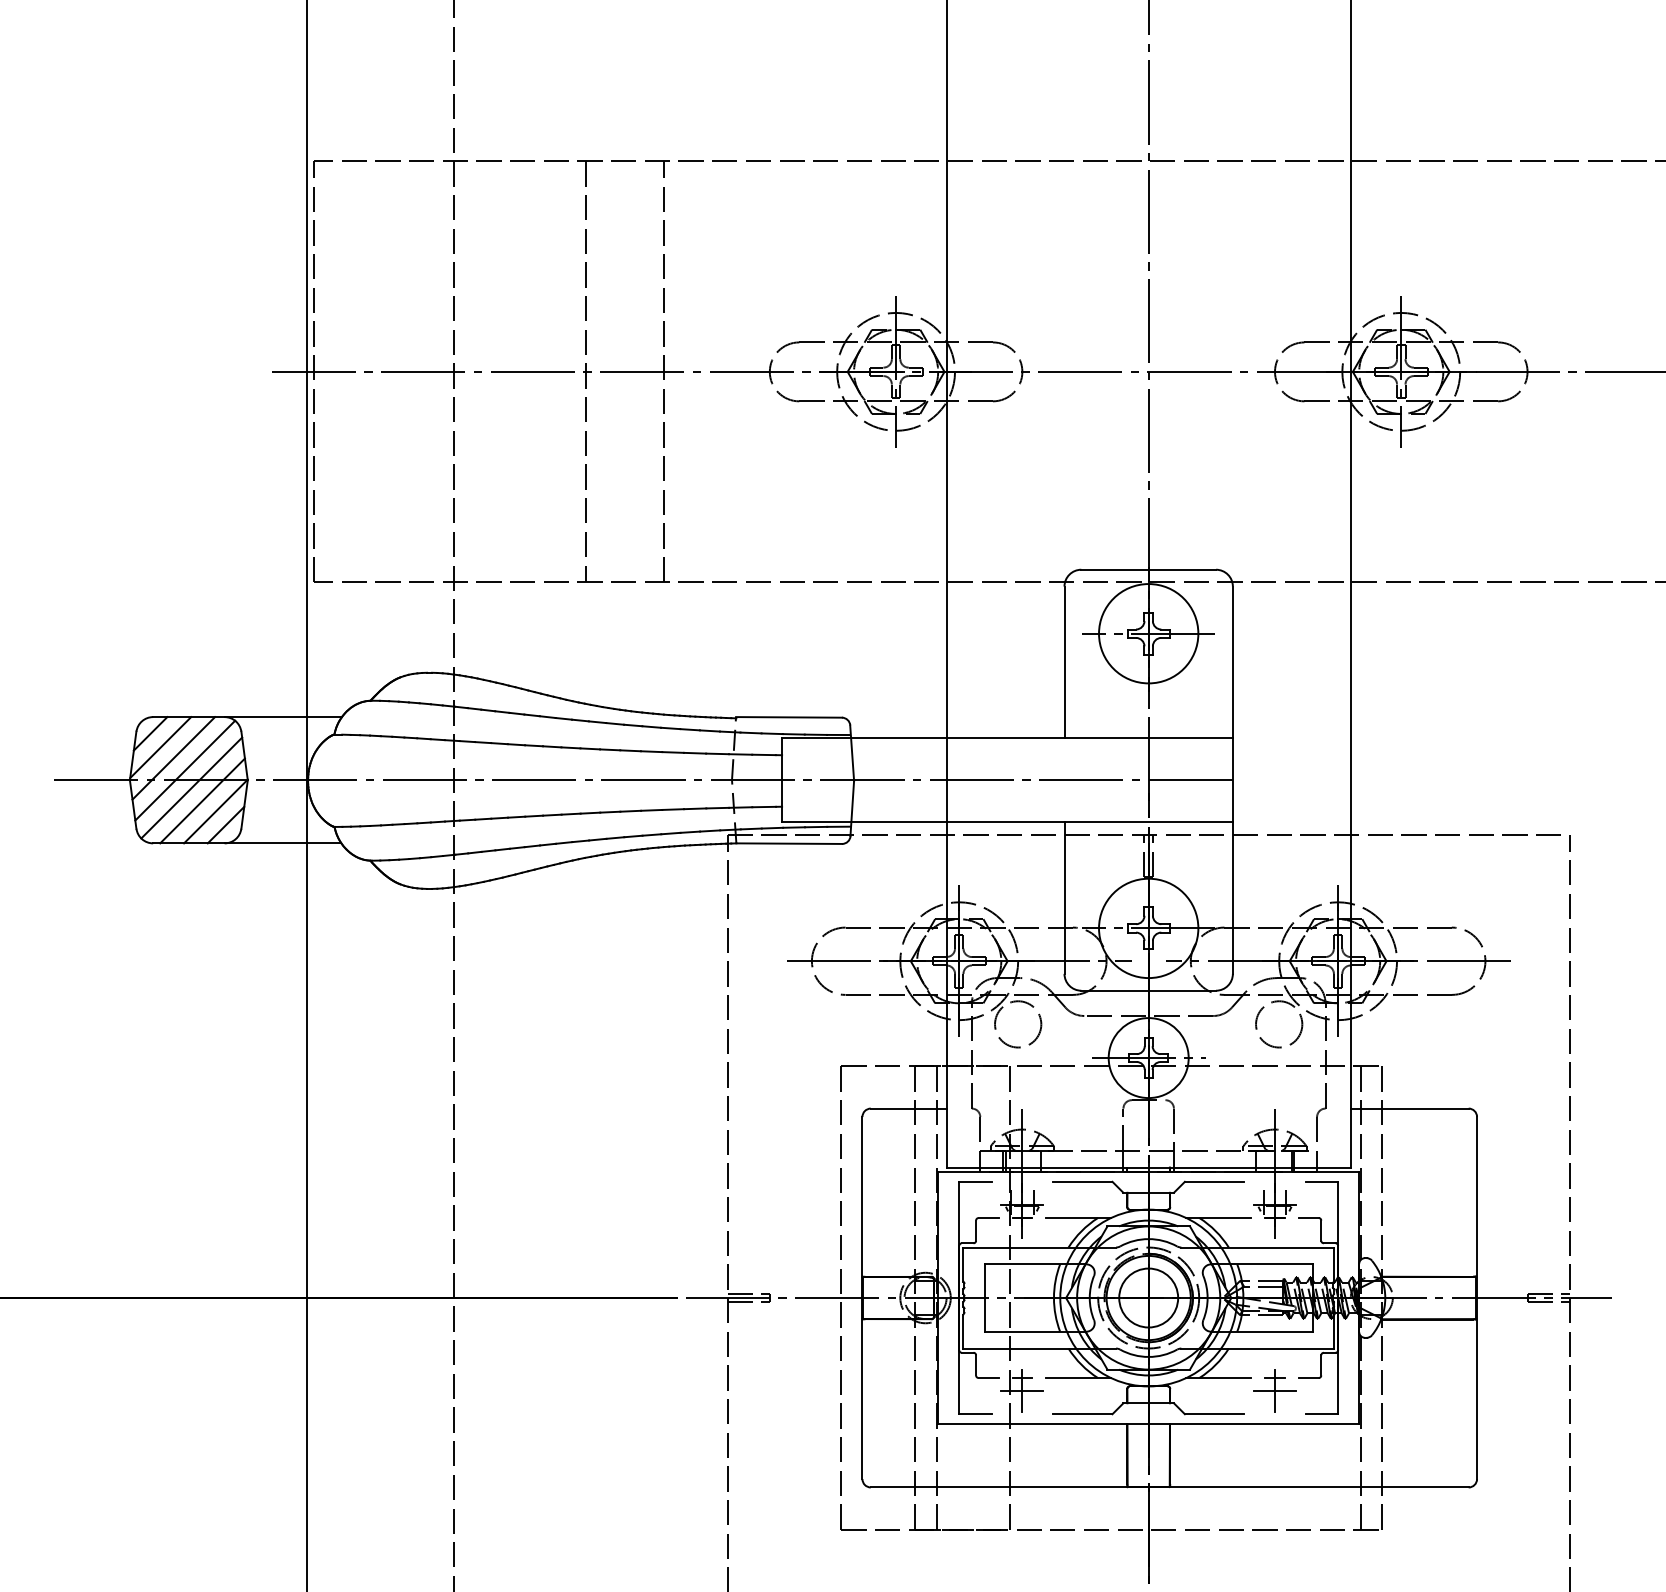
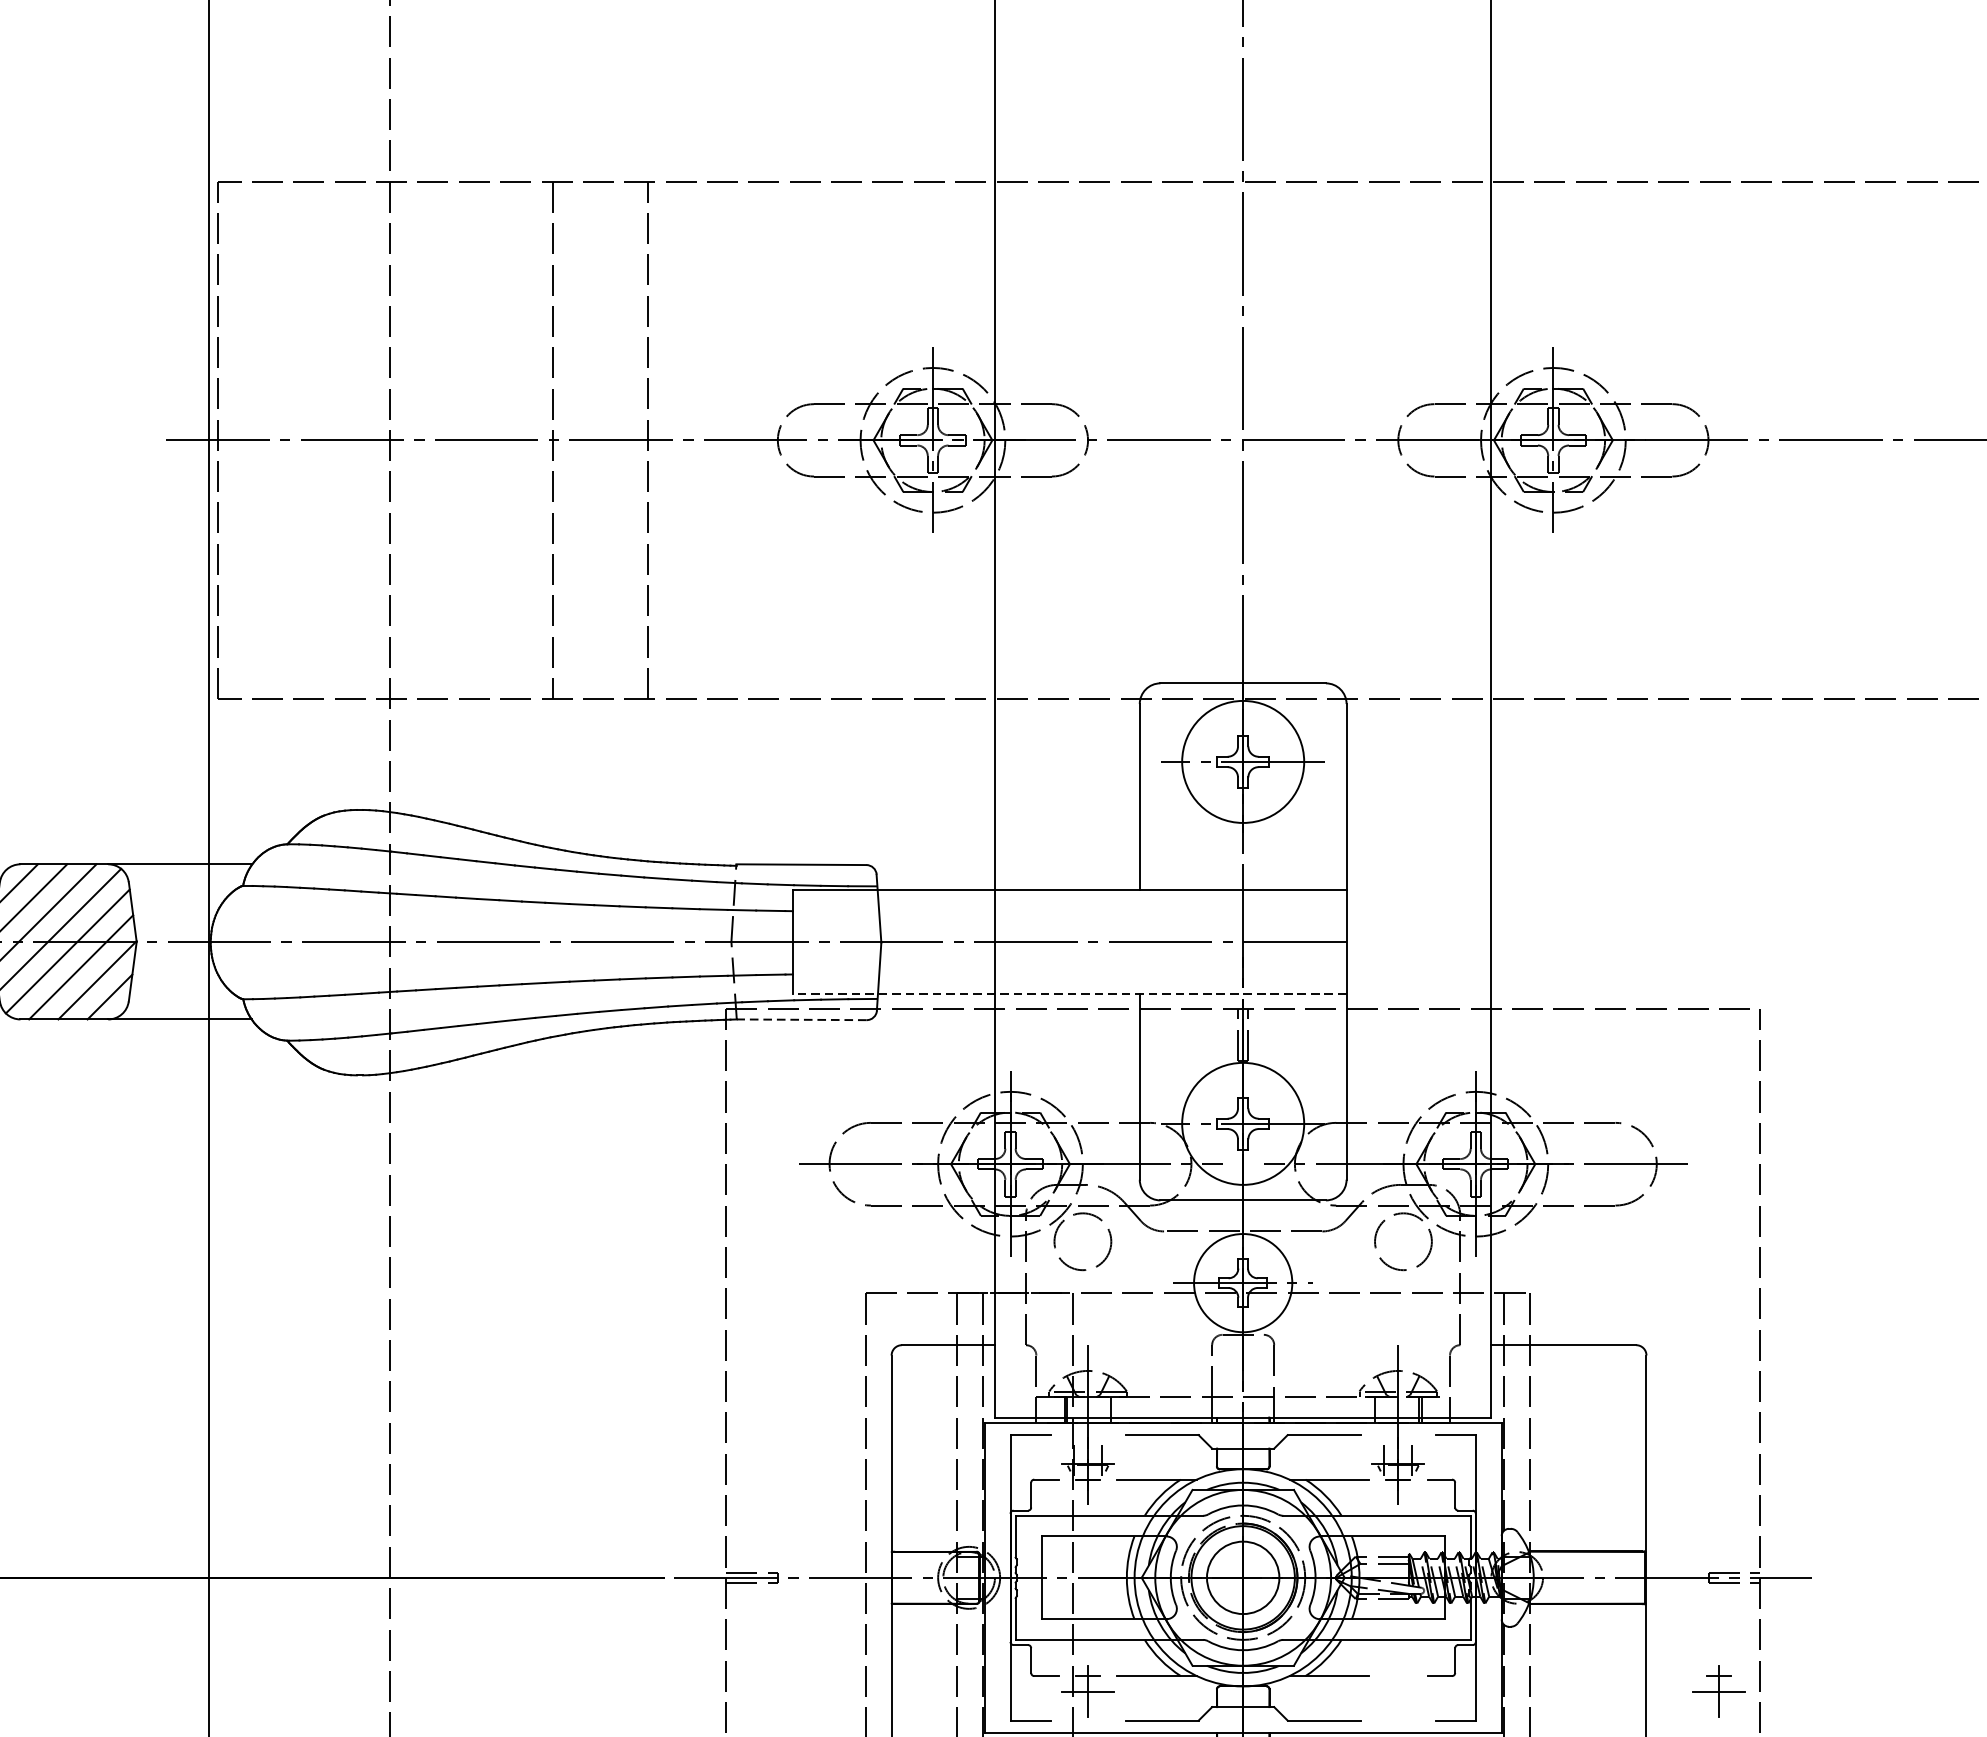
line: (1006, 822) -> (1068, 993), solid -> dashed
line: (789, 843) -> (802, 1019), solid -> dashed
part: (1274, 1390) -> (1718, 1691), moved

